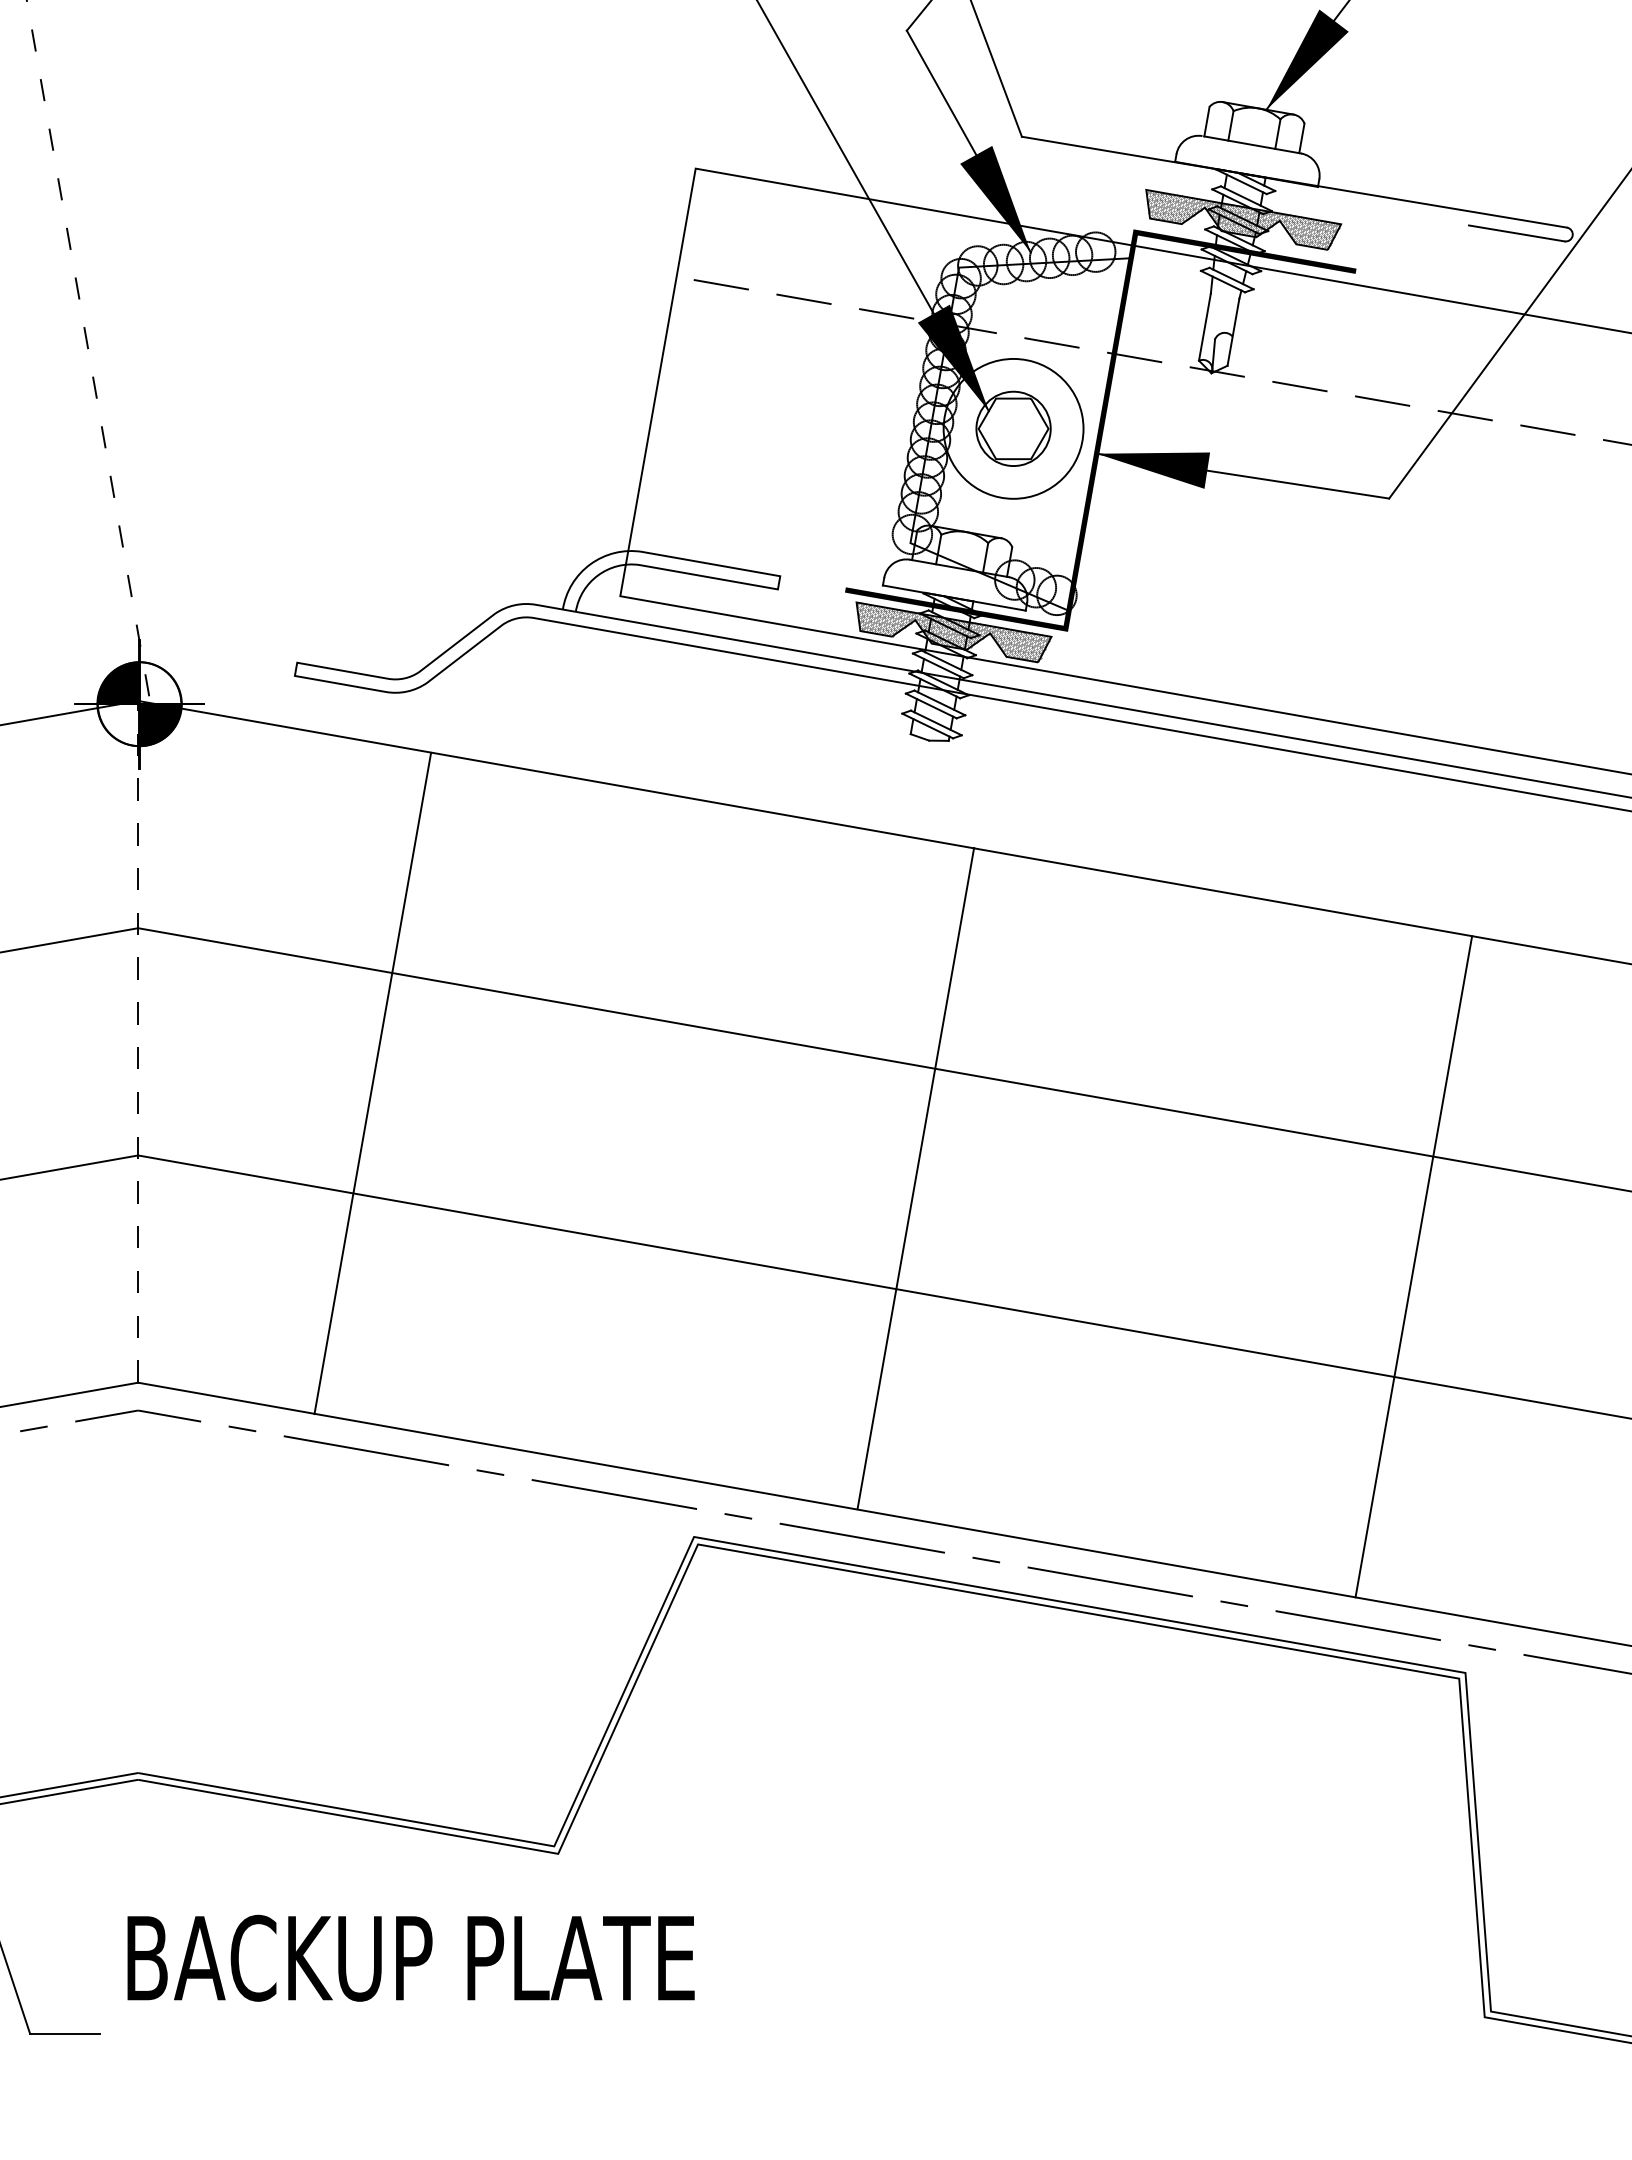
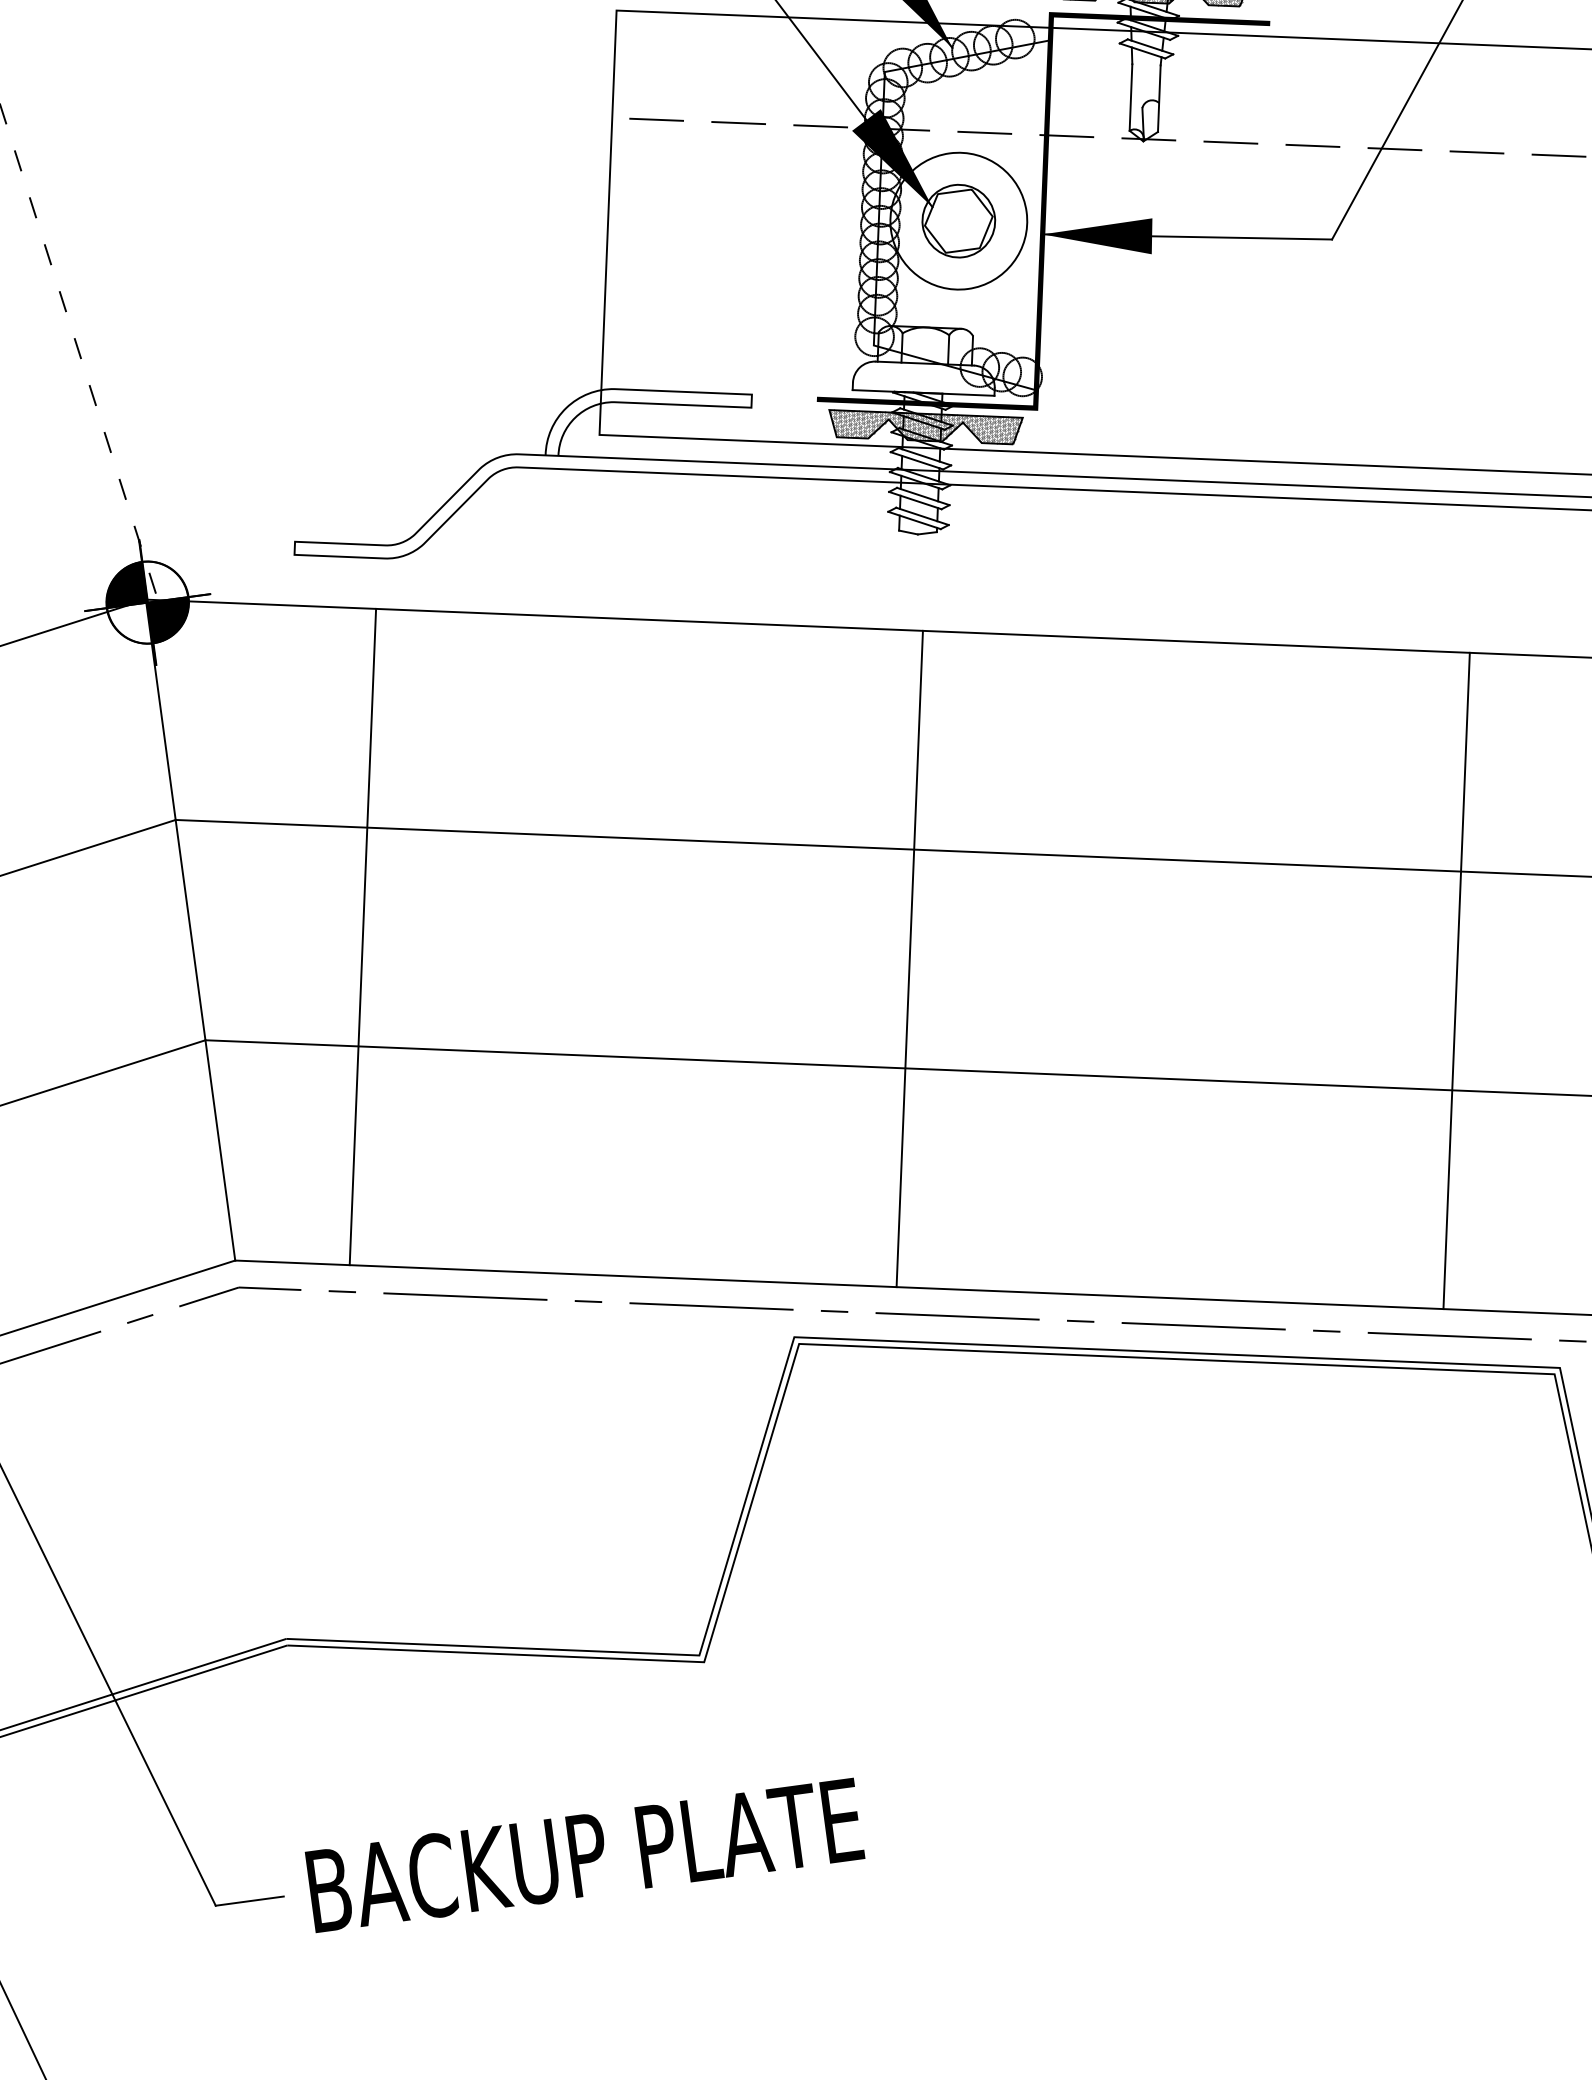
line: (138, 1041) -> (190, 929), dashed -> solid
line: (372, 1083) -> (362, 937), moved
line: (915, 1178) -> (909, 958), moved
text: (410, 1957) -> (584, 1854), moved

